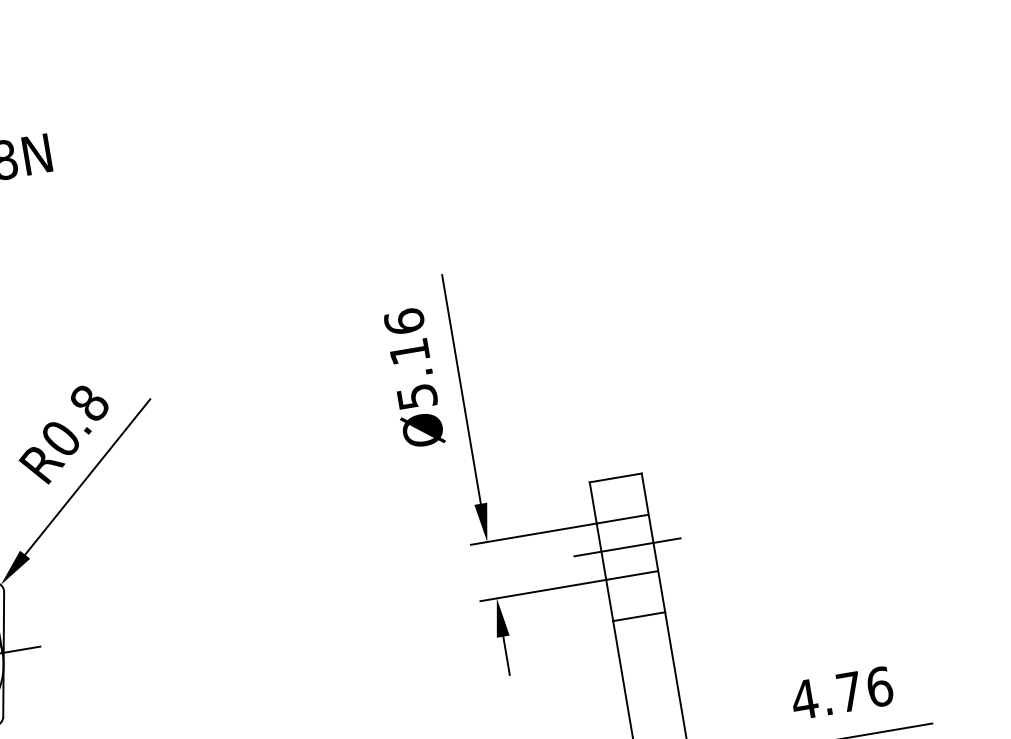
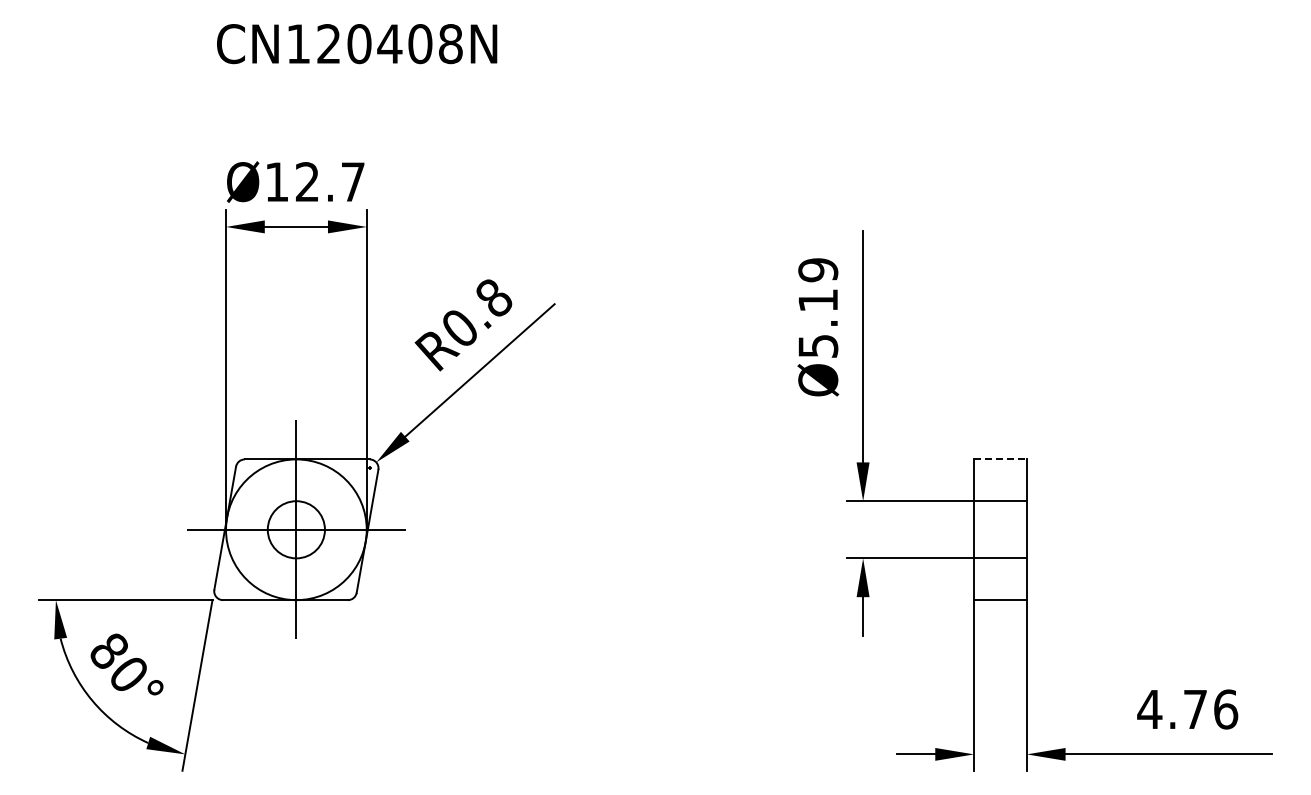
text: (404, 322) -> (818, 270), Ø5.16 -> Ø5.19
line: (615, 478) -> (1000, 459), solid -> dashed
line: (627, 547) -> (1000, 529), removed

